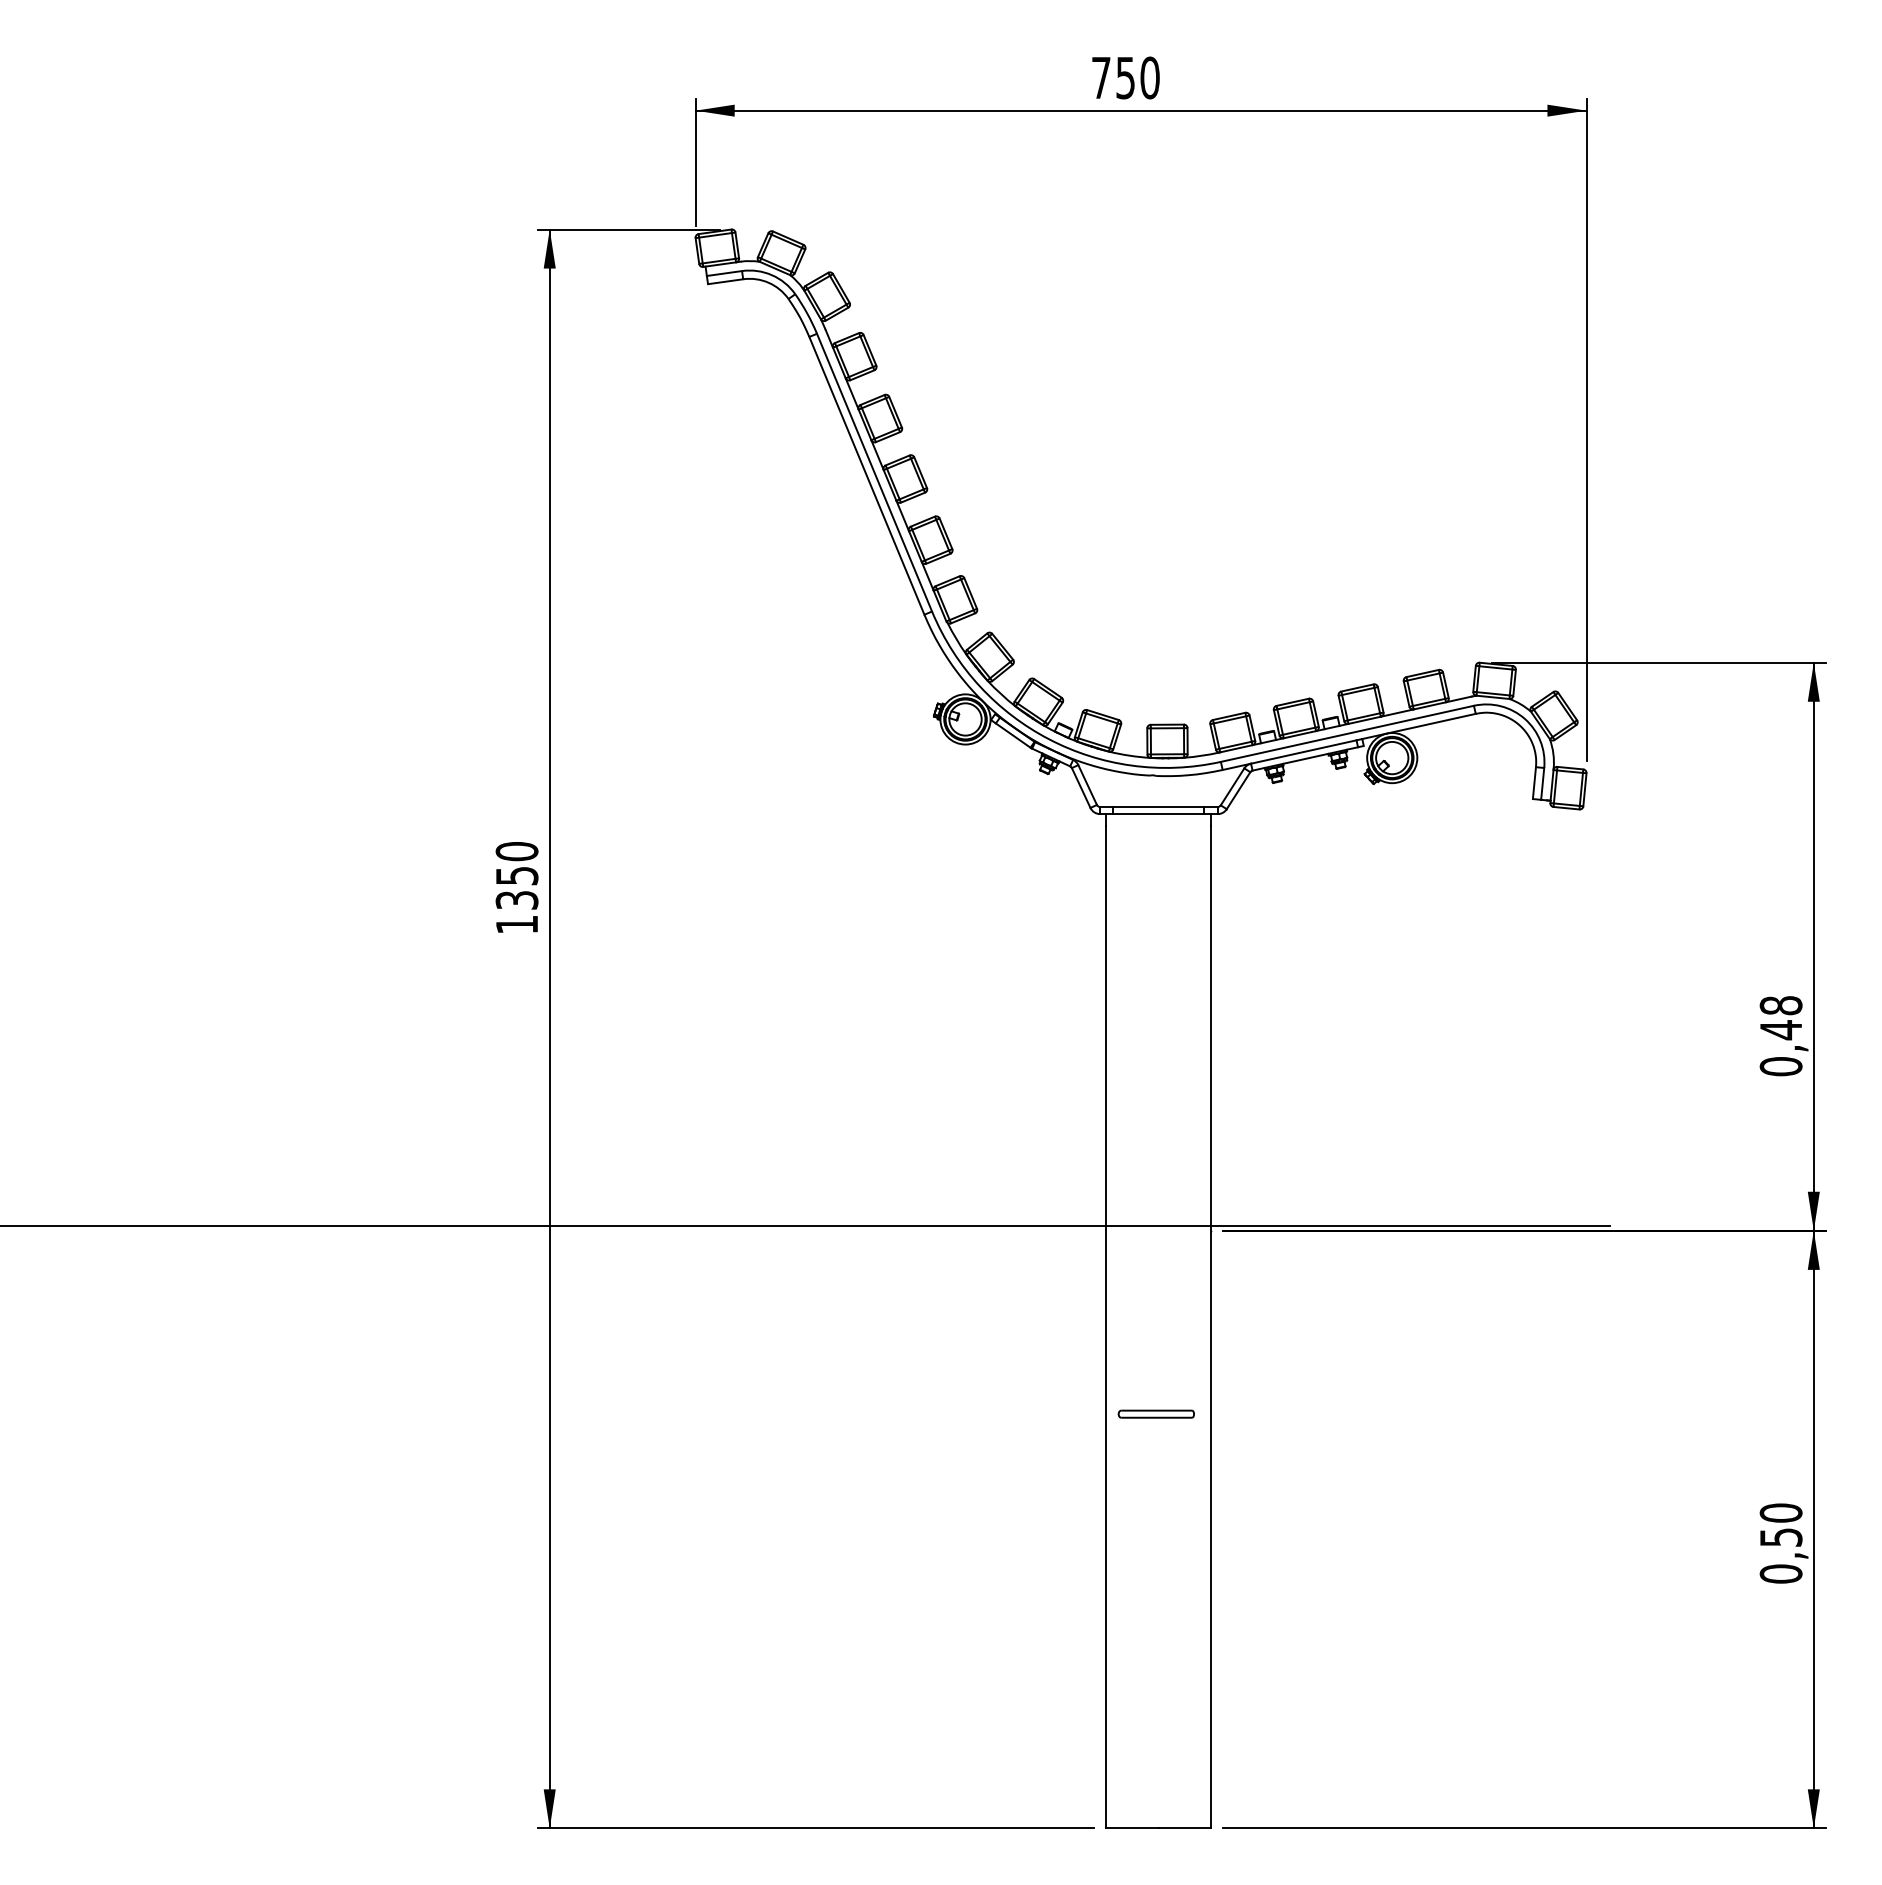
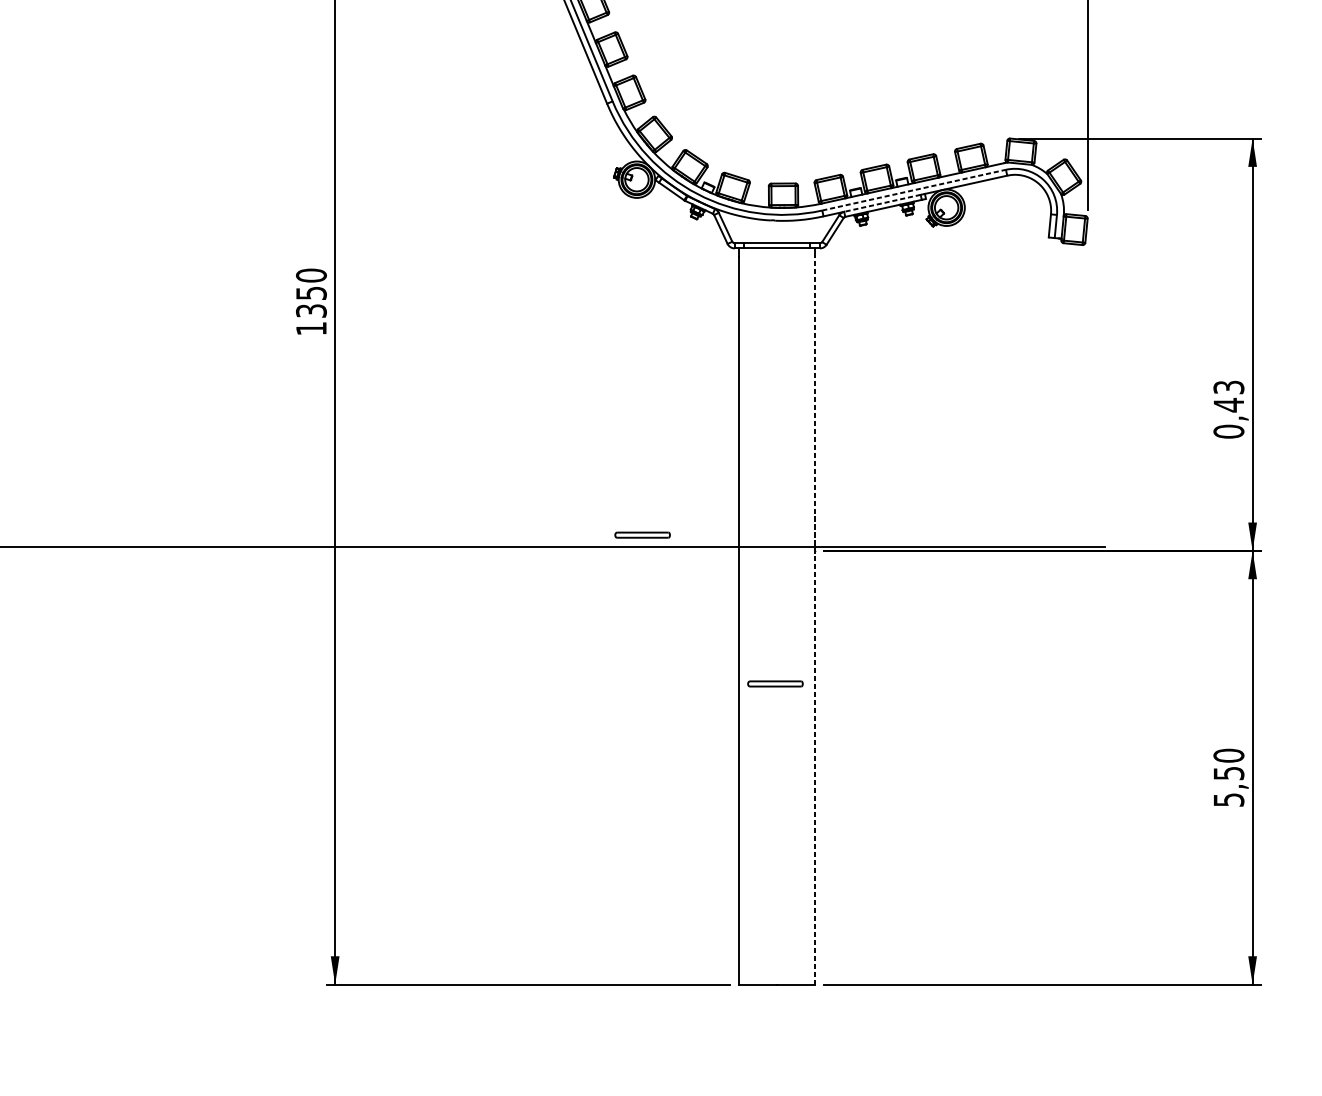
line: (1347, 733) -> (914, 189), solid -> dashed
line: (1303, 752) -> (882, 203), solid -> dashed
text: (1780, 1005) -> (1228, 387), 0,48 -> 0,43
part: (972, 1208) -> (642, 534), added
line: (1211, 1326) -> (815, 620), solid -> dashed
text: (1780, 1573) -> (1228, 799), 0,50 -> 5,50

